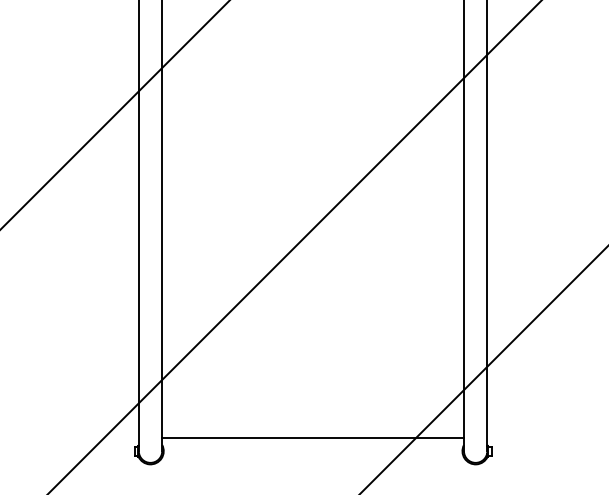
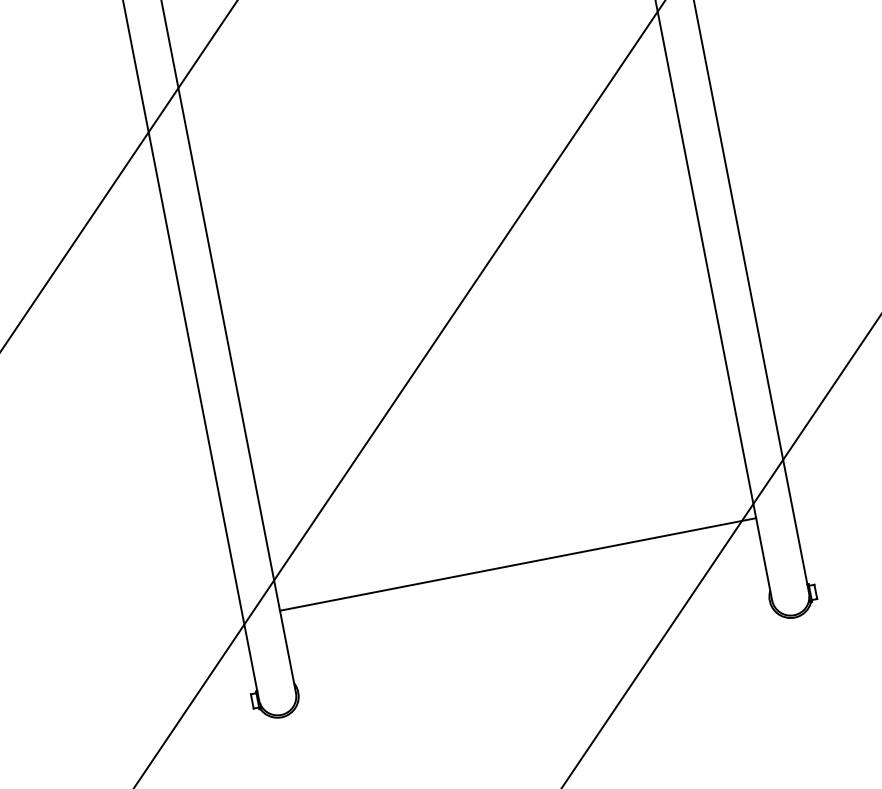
line: (312, 438) -> (517, 565), moved

